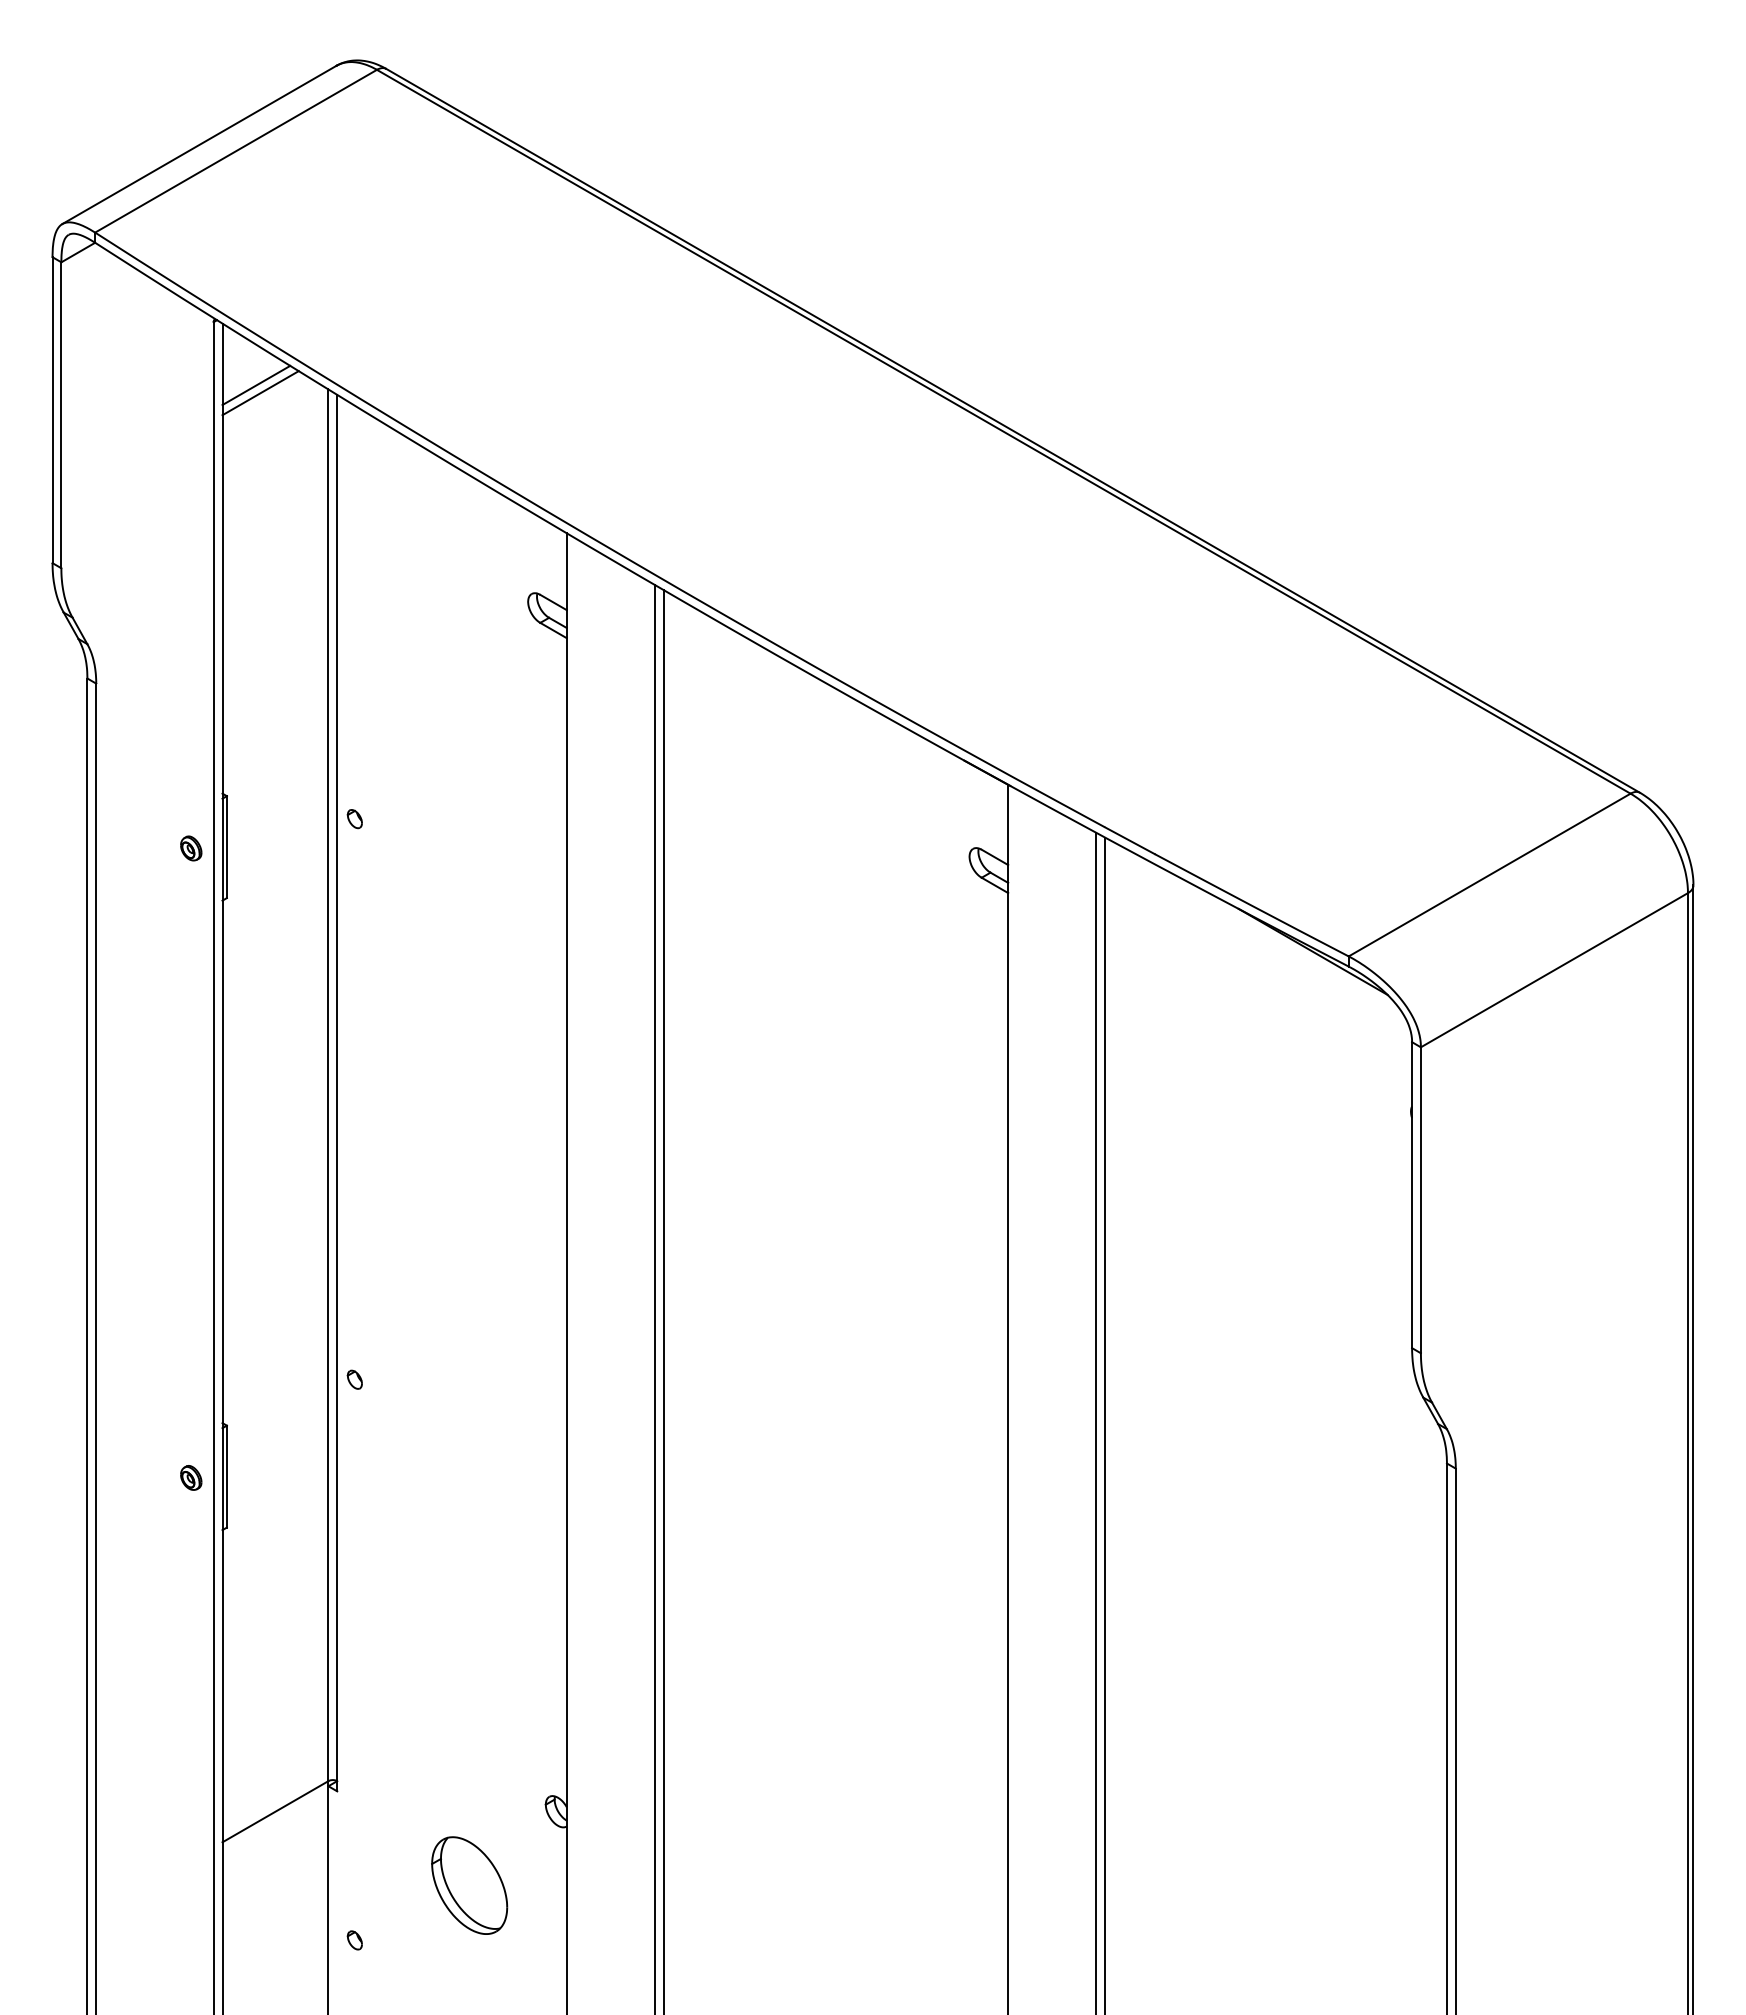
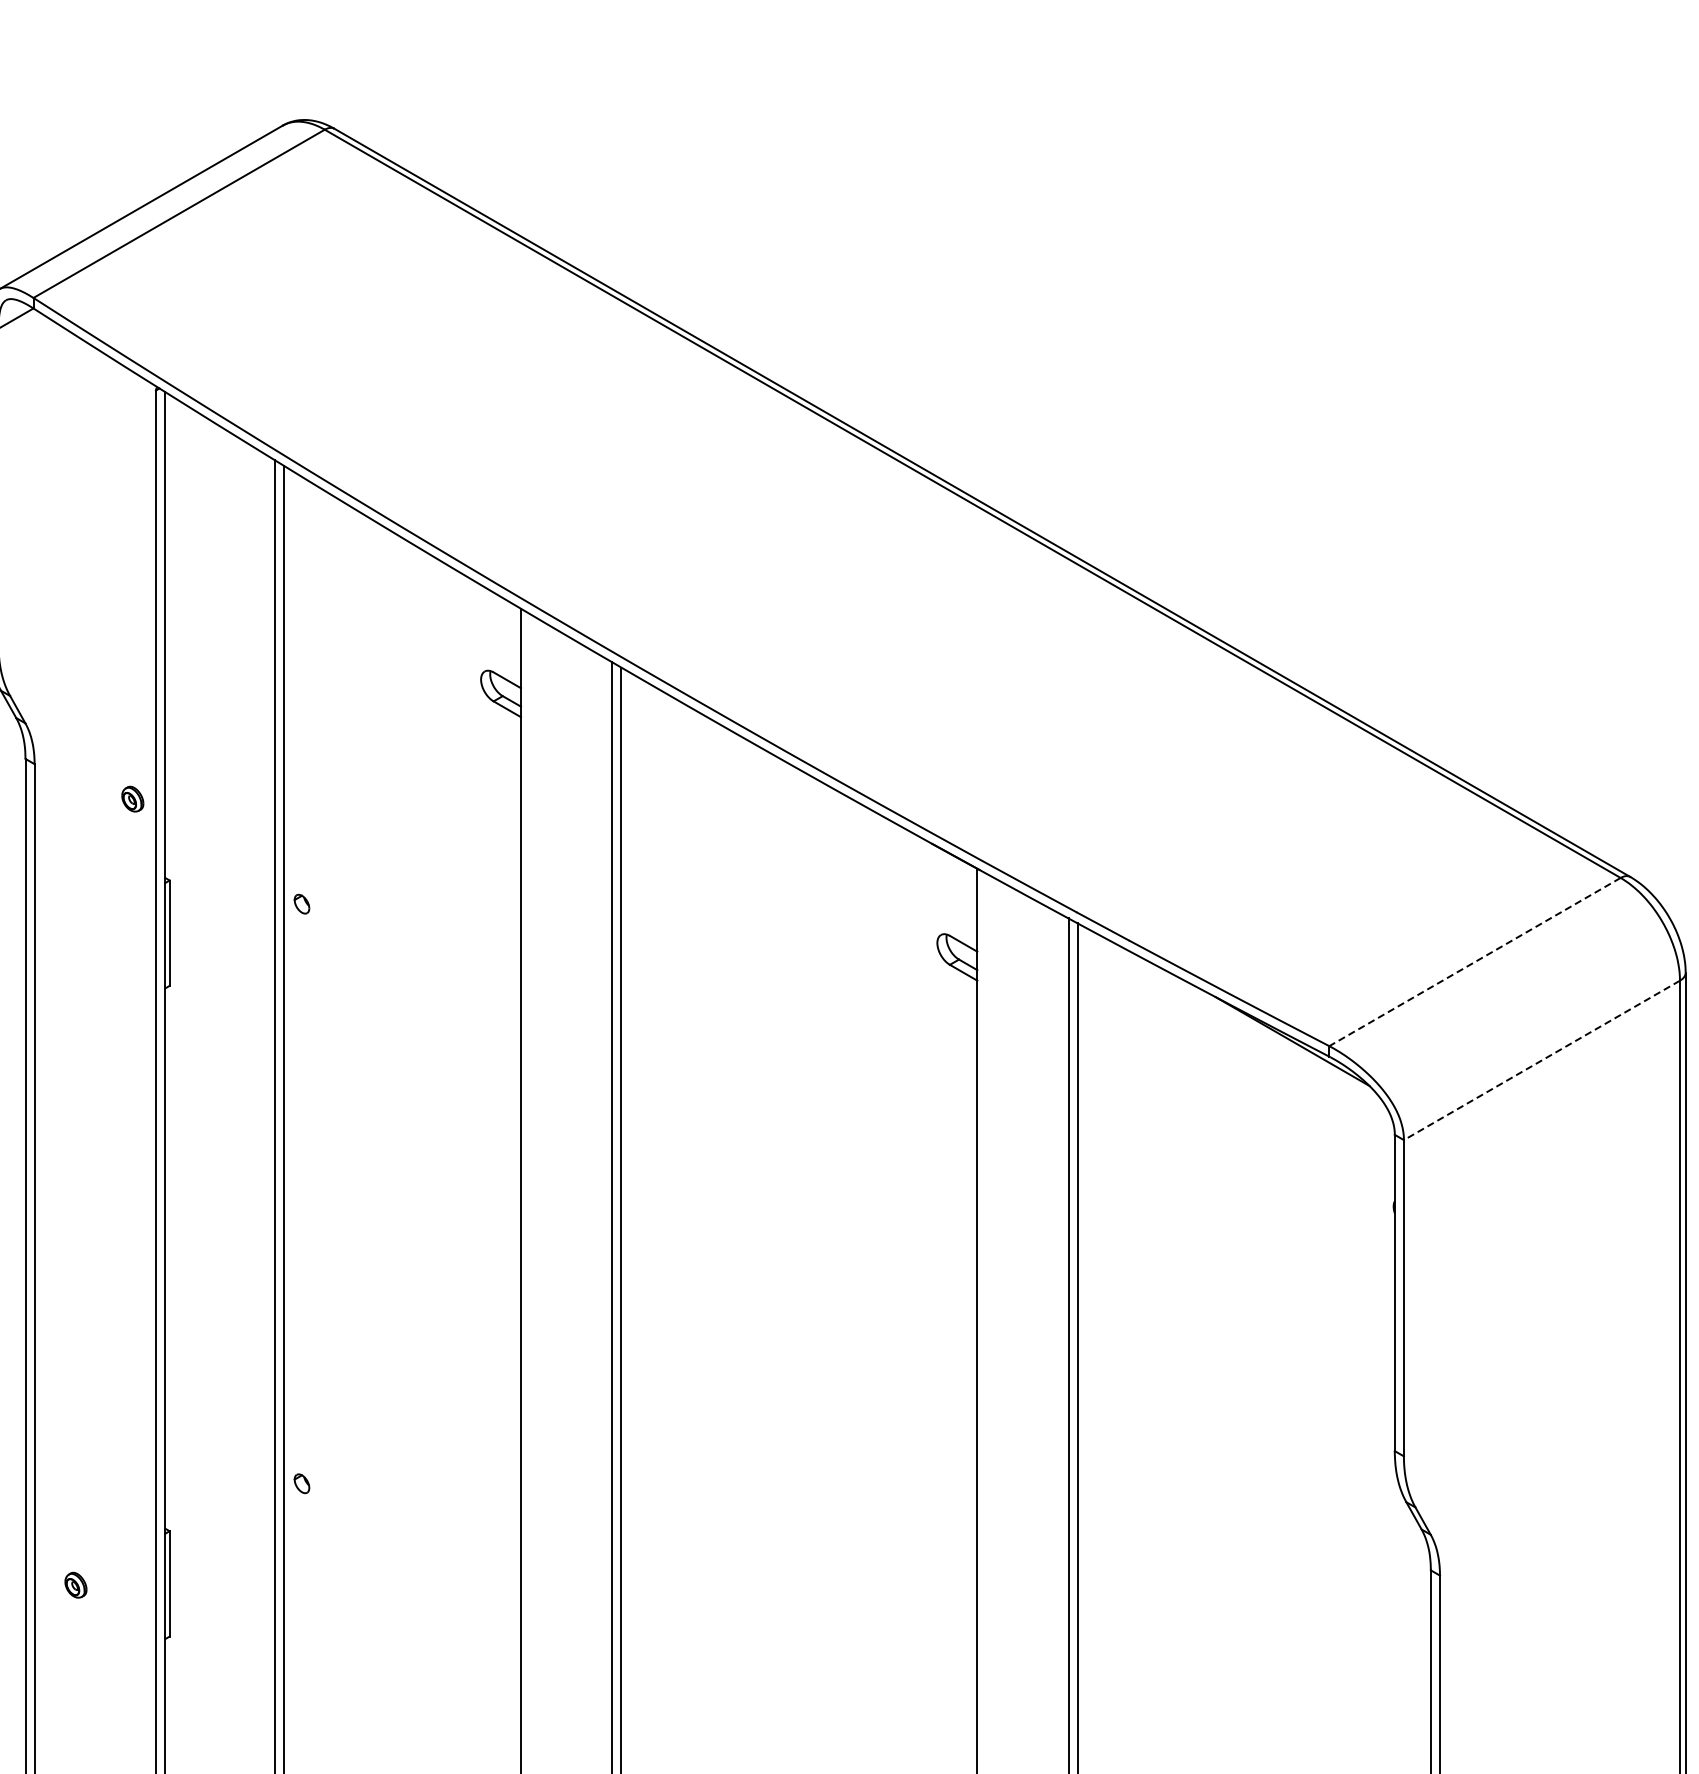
line: (256, 385) -> (200, 455), removed
line: (260, 393) -> (204, 464), removed
part: (191, 848) -> (133, 799), moved
line: (1489, 875) -> (1474, 962), solid -> dashed
line: (1553, 970) -> (1540, 1060), solid -> dashed
part: (191, 1477) -> (76, 1584), moved

